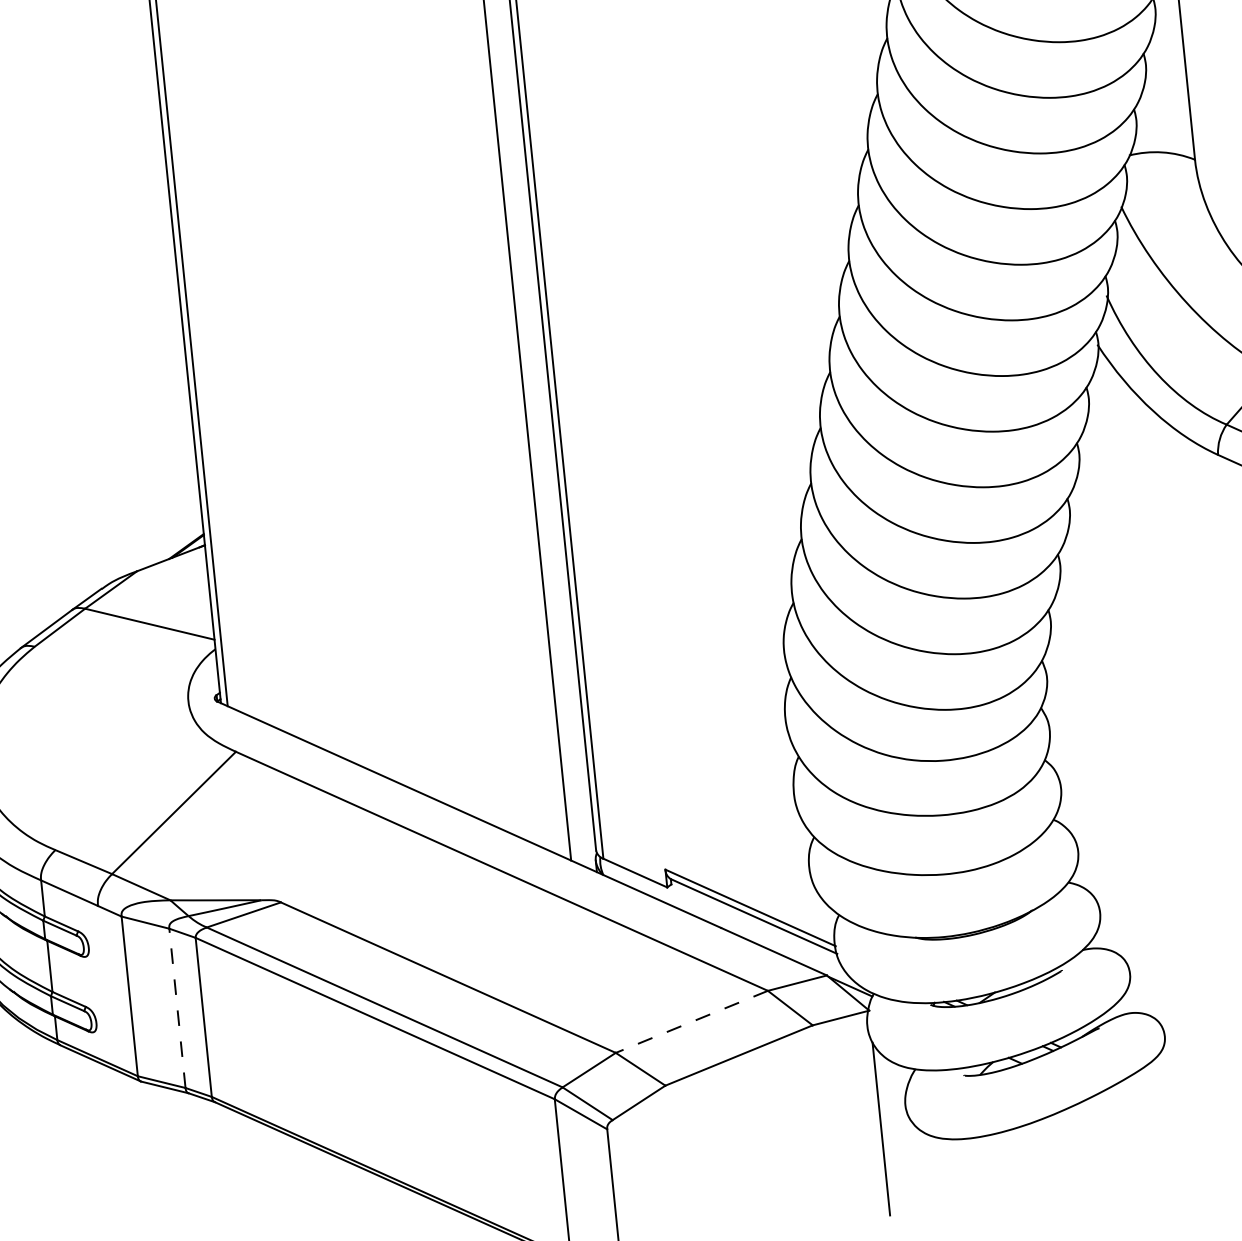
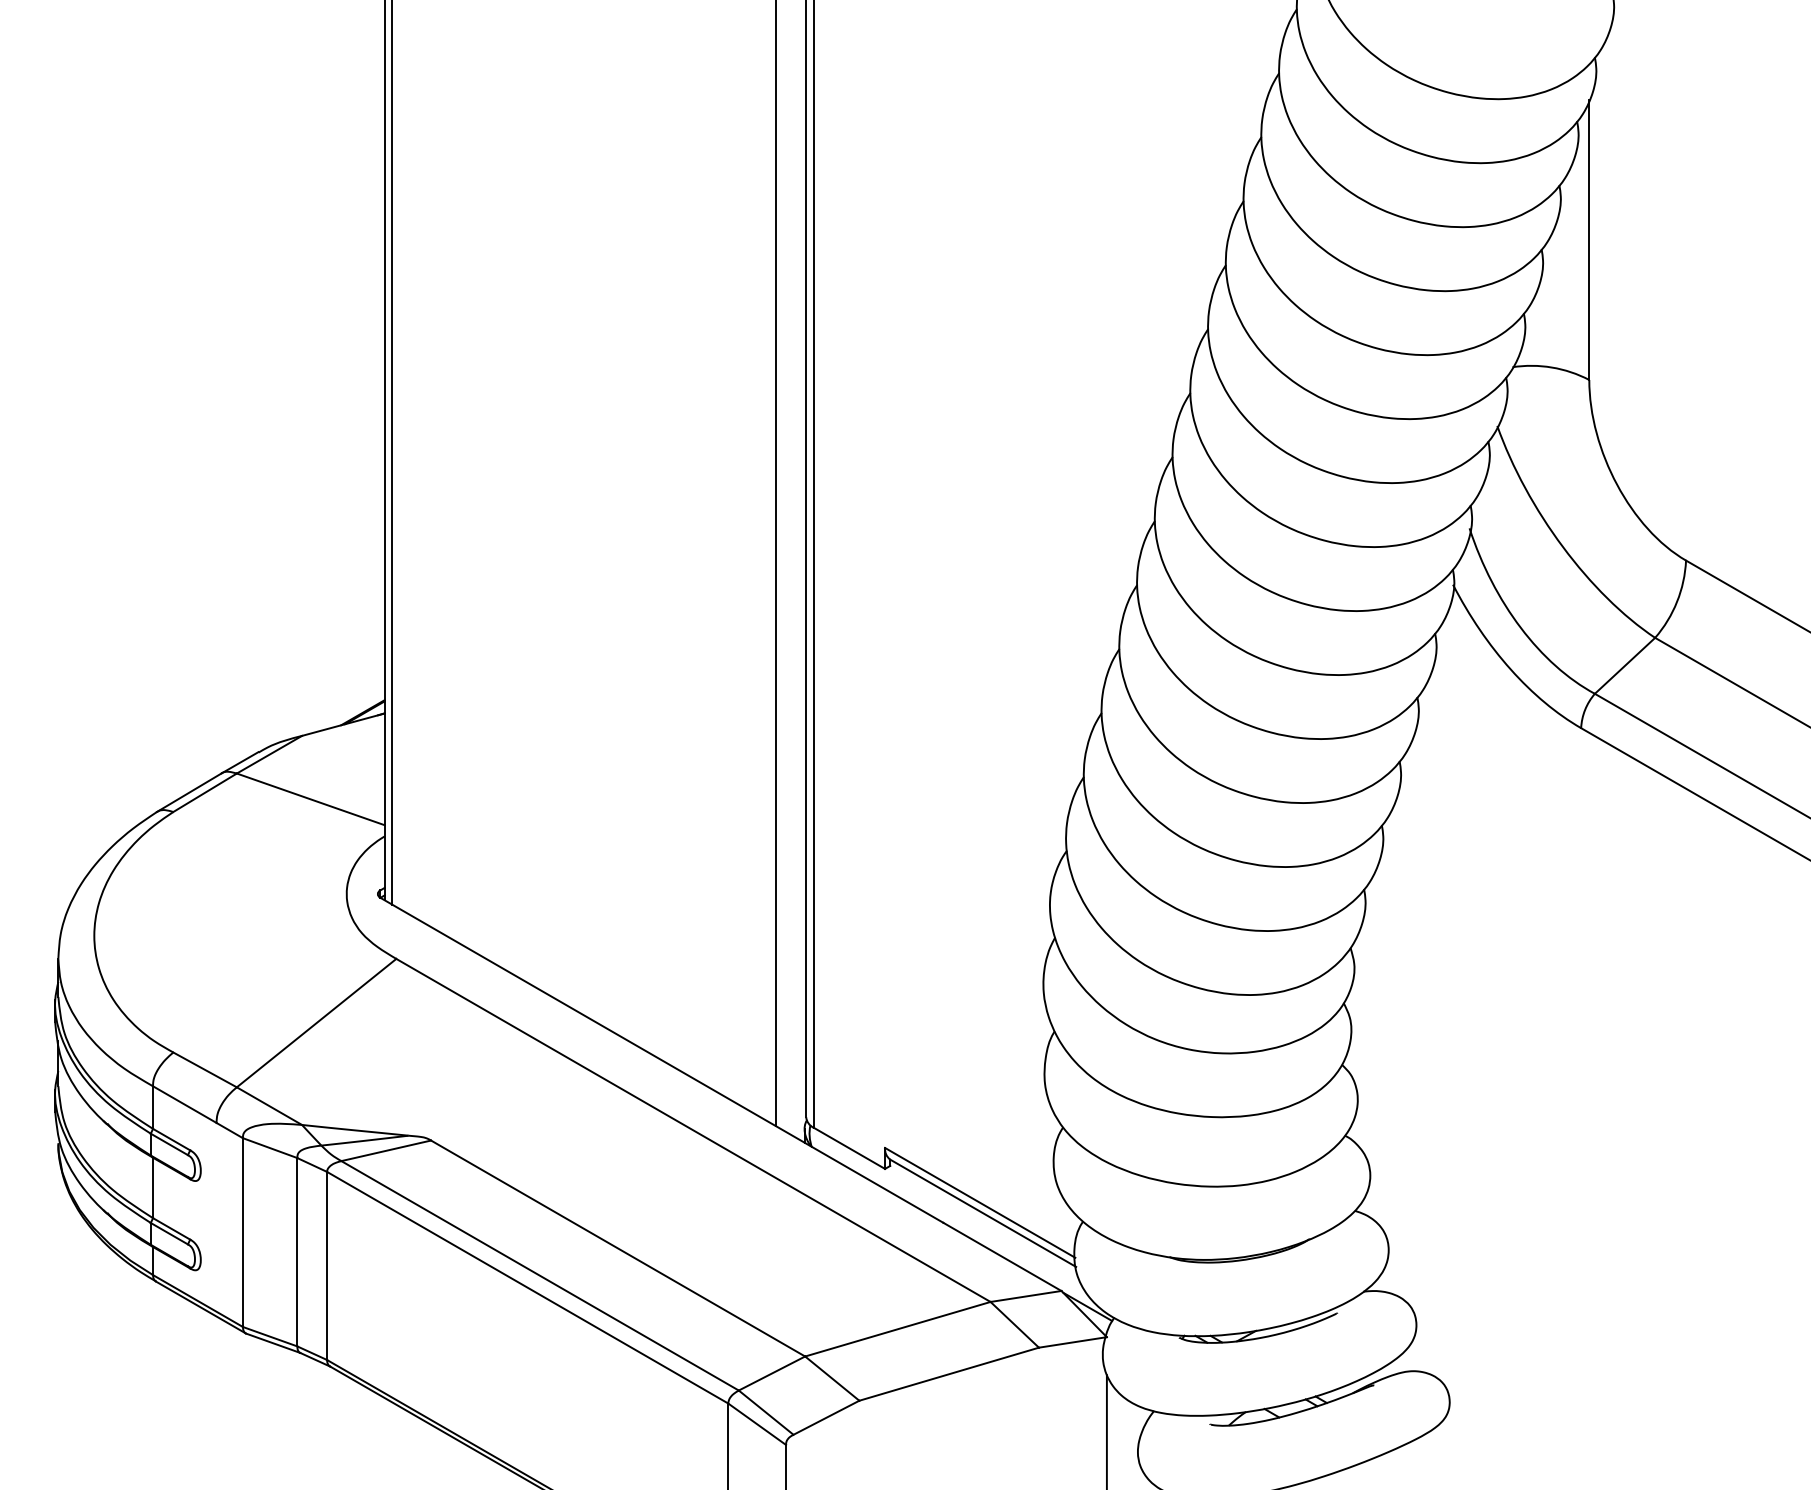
line: (177, 1007) -> (297, 1251), dashed -> solid
line: (691, 1022) -> (897, 1329), dashed -> solid

